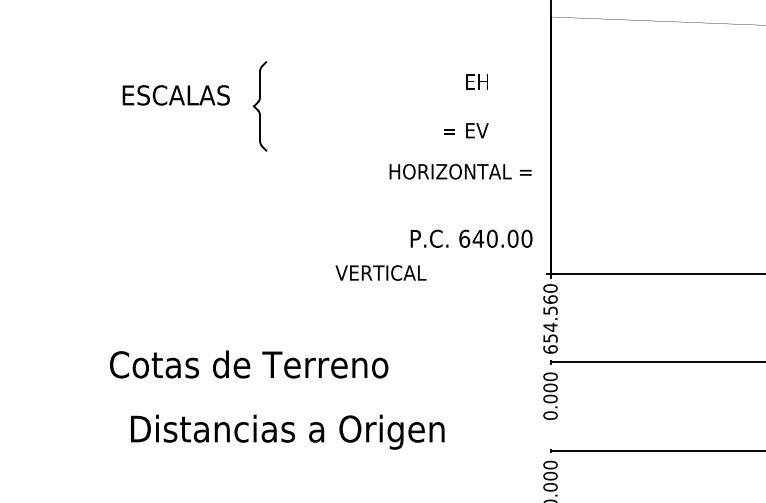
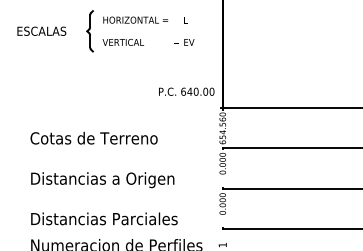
text: (175, 93) -> (41, 30), moved
text: (460, 170) -> (135, 19), moved
text: (379, 273) -> (122, 42), moved
text: (247, 362) -> (93, 137), moved

